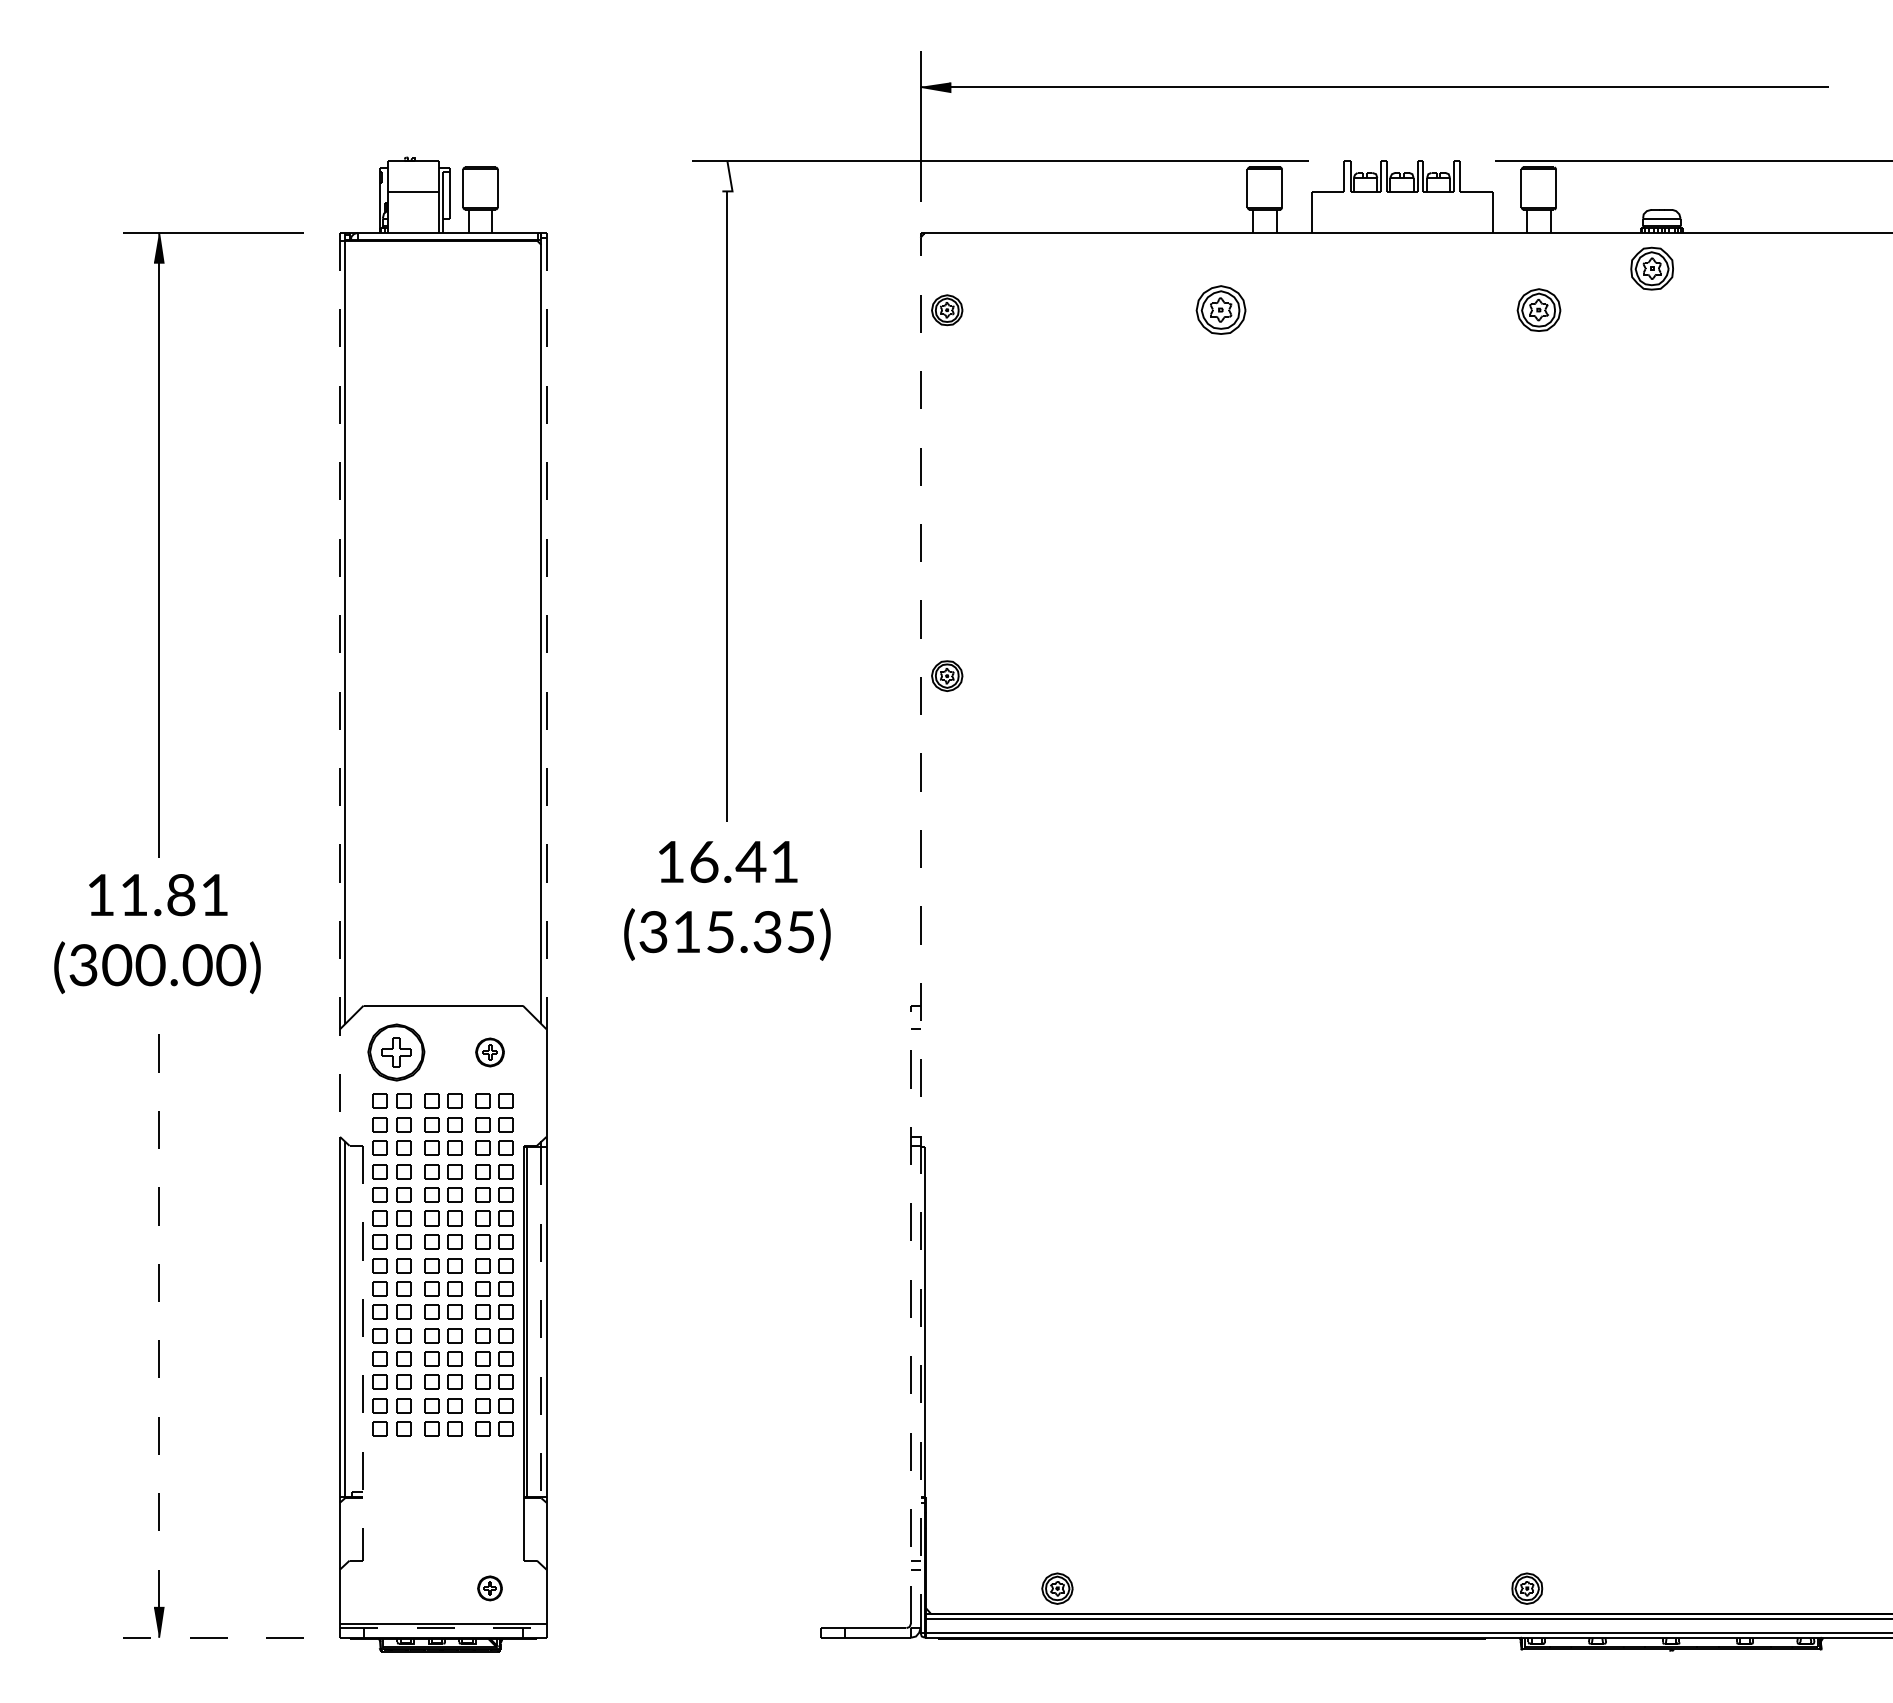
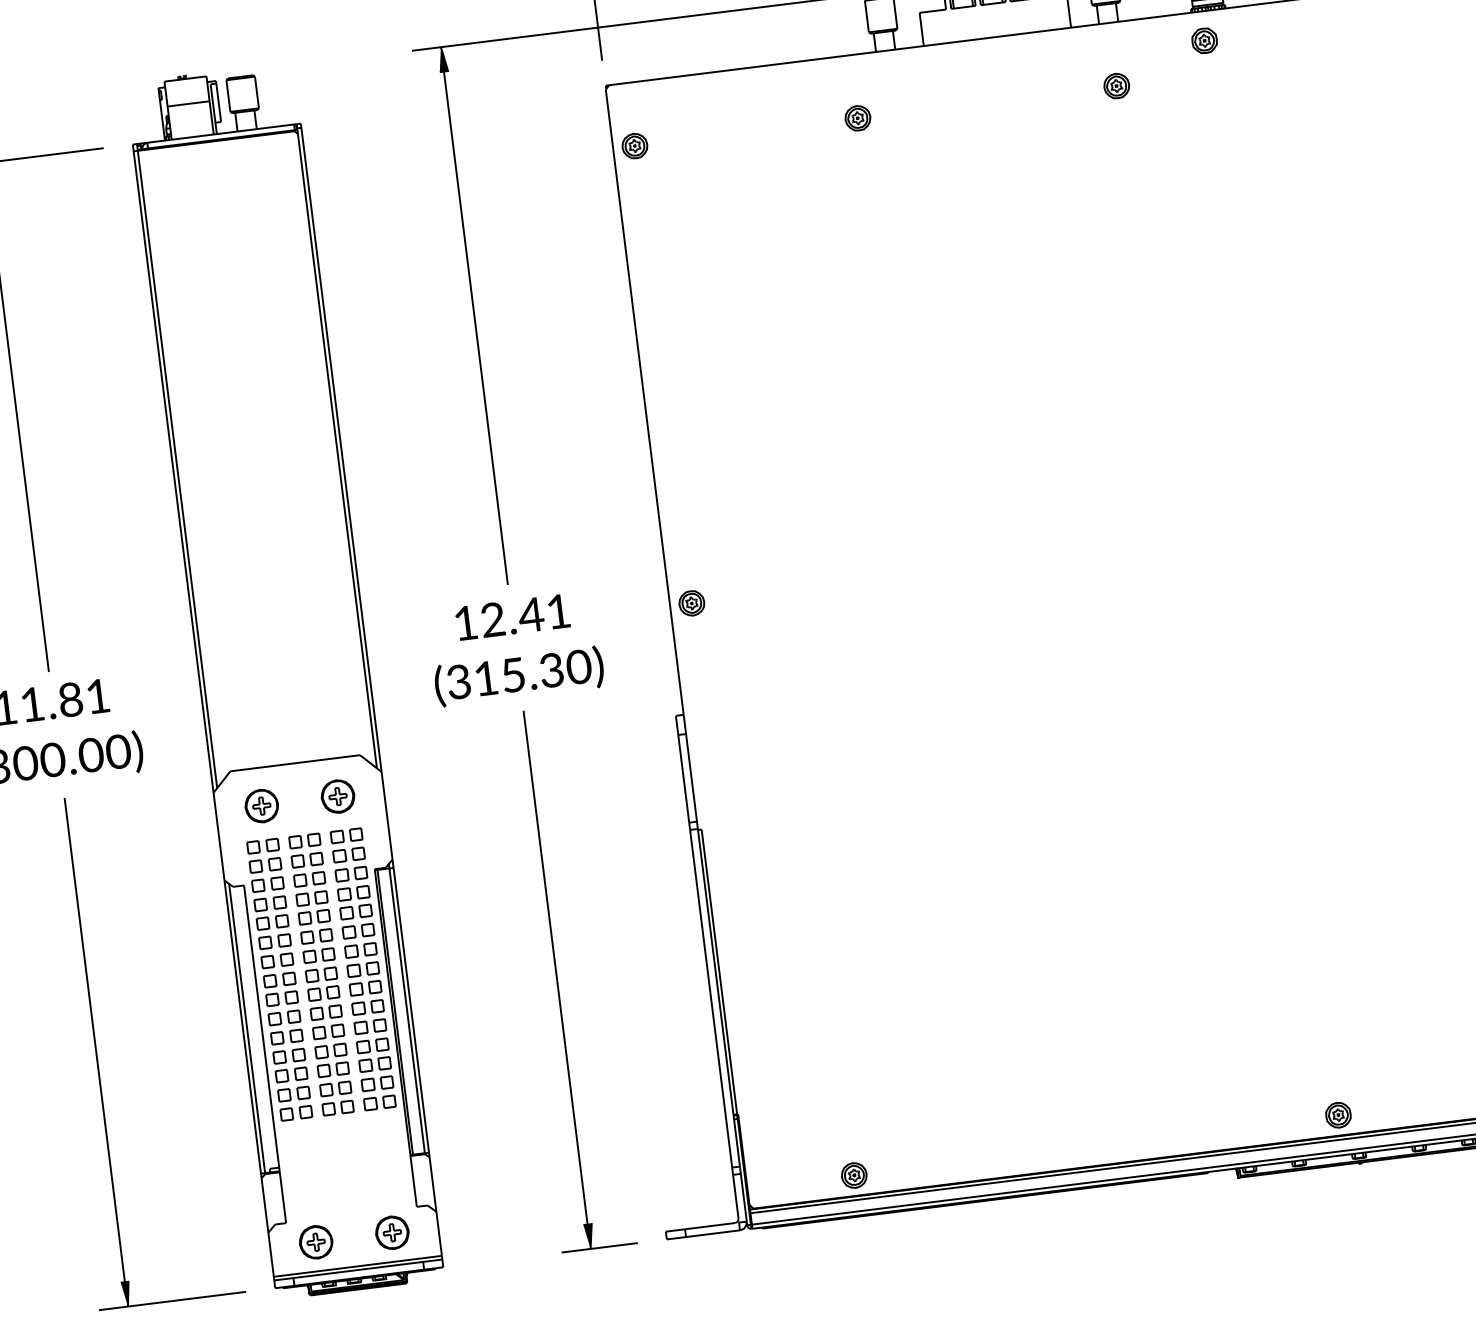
fill: (727, 176) -> (442, 59), added
part: (1652, 268) -> (1204, 40), size x0.71
part: (1221, 310) -> (858, 118), size x0.62
part: (1539, 310) -> (1117, 86), size x0.71
line: (546, 631) -> (341, 448), dashed -> solid
part: (947, 675) -> (692, 602), moved
line: (340, 685) -> (179, 513), dashed -> solid
text: (704, 861) -> (493, 619), 16.41^C -> 12.41^C
text: (801, 932) -> (579, 667), (315.35) -> (315.30)
line: (920, 934) -> (676, 656), dashed -> solid
part: (396, 1052) -> (261, 806), size x0.71
part: (489, 1052) -> (337, 796), size x1.43
part: (727, 1307) -> (557, 980), added
line: (159, 1309) -> (95, 1039), dashed -> solid
line: (910, 1314) -> (706, 967), dashed -> solid
line: (541, 1322) -> (407, 1011), dashed -> solid
line: (363, 1353) -> (265, 1054), dashed -> solid
part: (396, 1588) -> (316, 1242), added
part: (489, 1588) -> (391, 1232), size x1.67
part: (1527, 1588) -> (1338, 1115), moved
line: (443, 1628) -> (358, 1270), dashed -> solid
line: (213, 1637) -> (172, 1300), dashed -> solid

